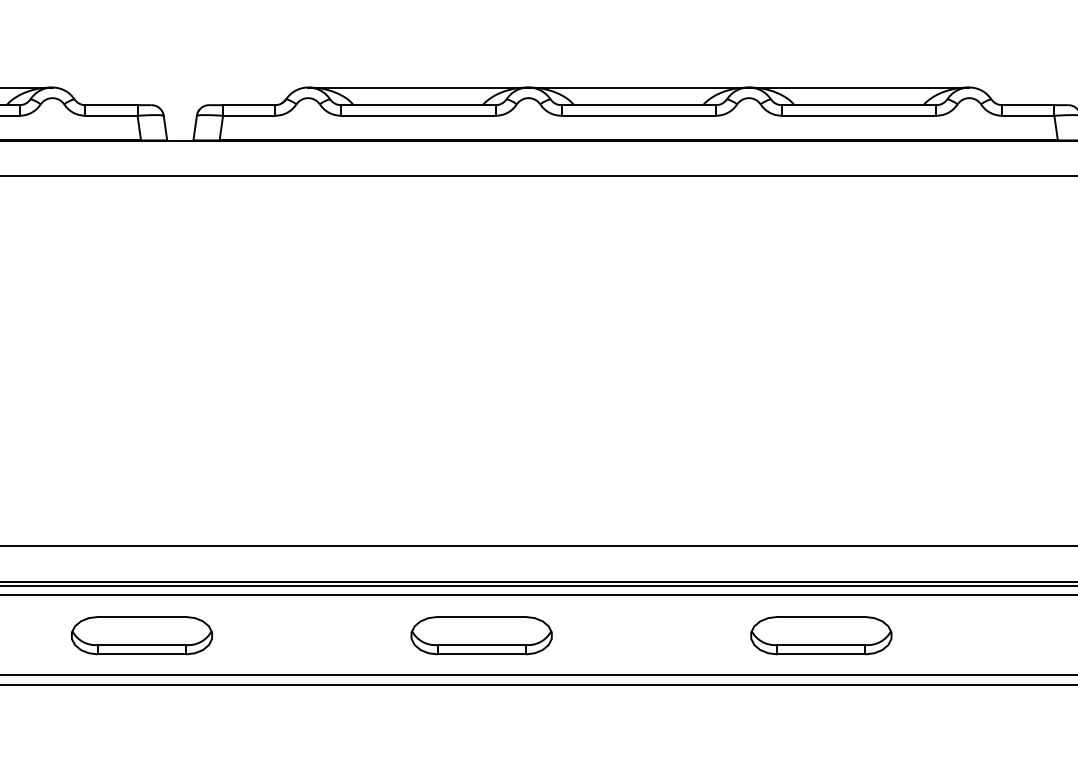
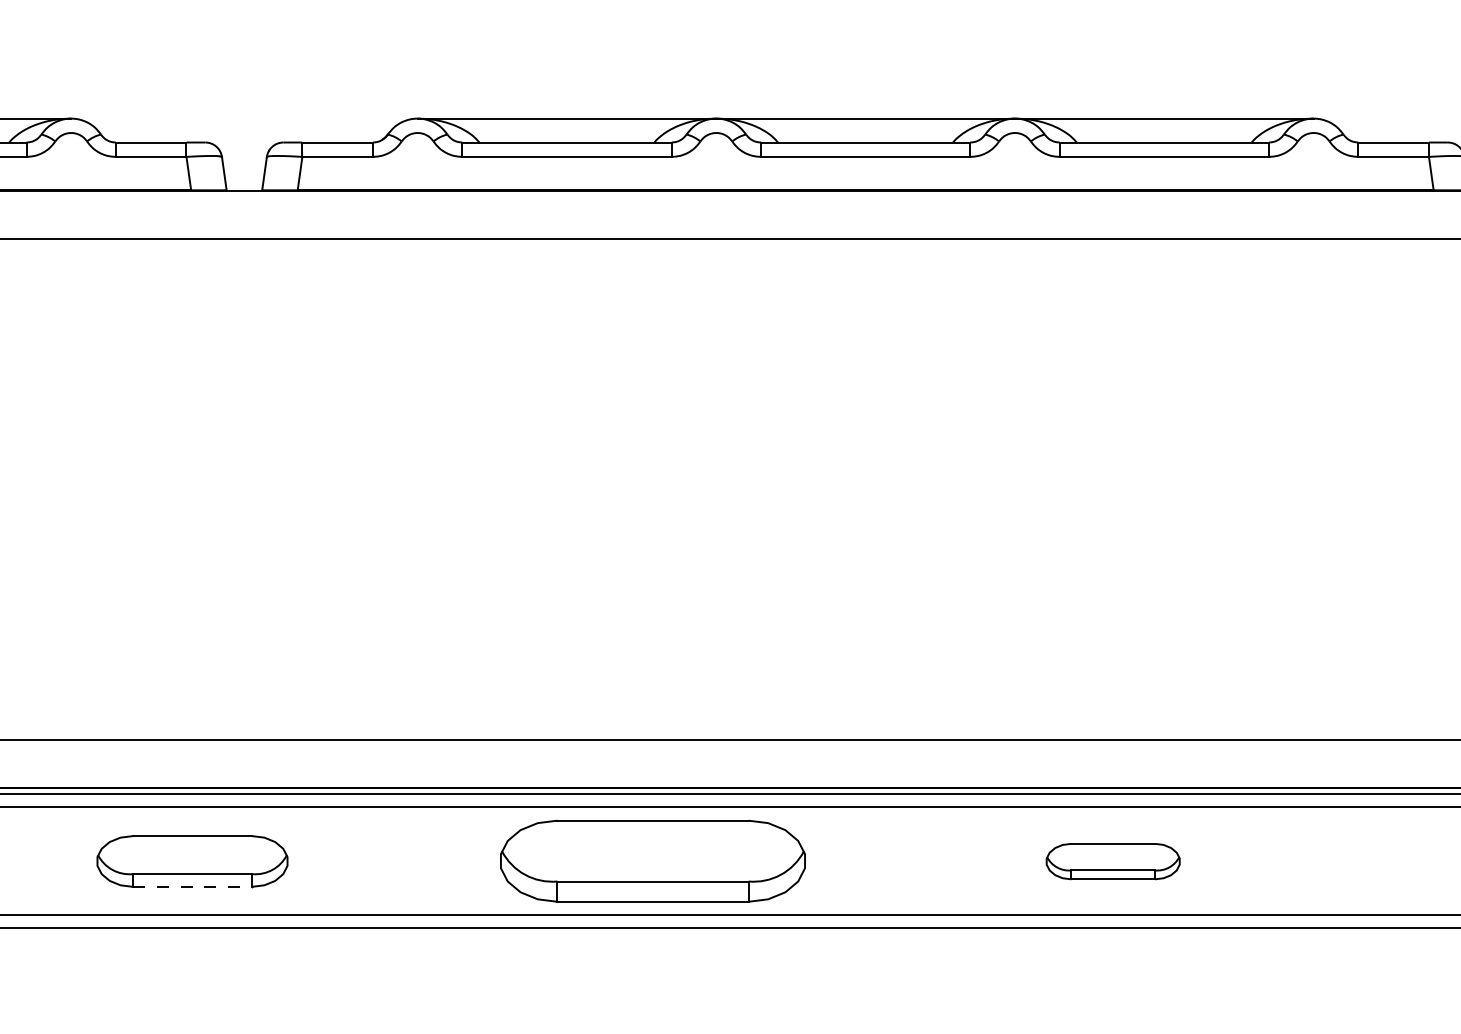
part: (481, 635) -> (652, 861), size x1.6
part: (821, 635) -> (1113, 861), size x0.7
line: (142, 654) -> (193, 886), solid -> dashed

